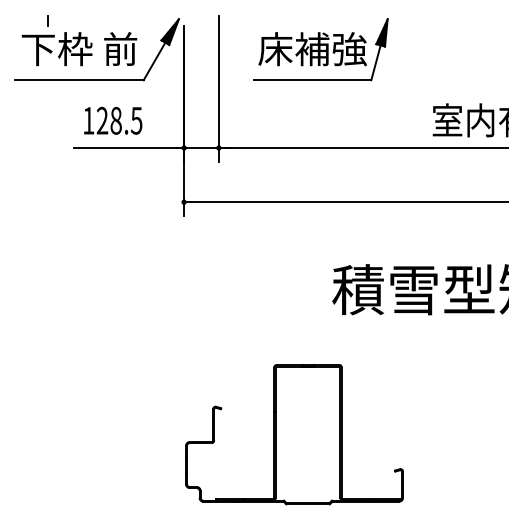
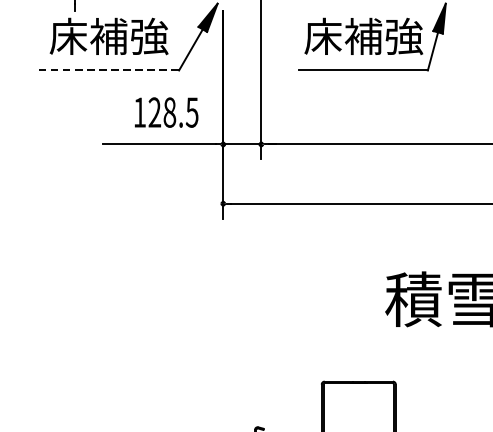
text: (79, 49) -> (108, 36), 下枠 前 -> 床補強
line: (79, 80) -> (108, 70), solid -> dashed
text: (113, 120) -> (166, 112), moved

